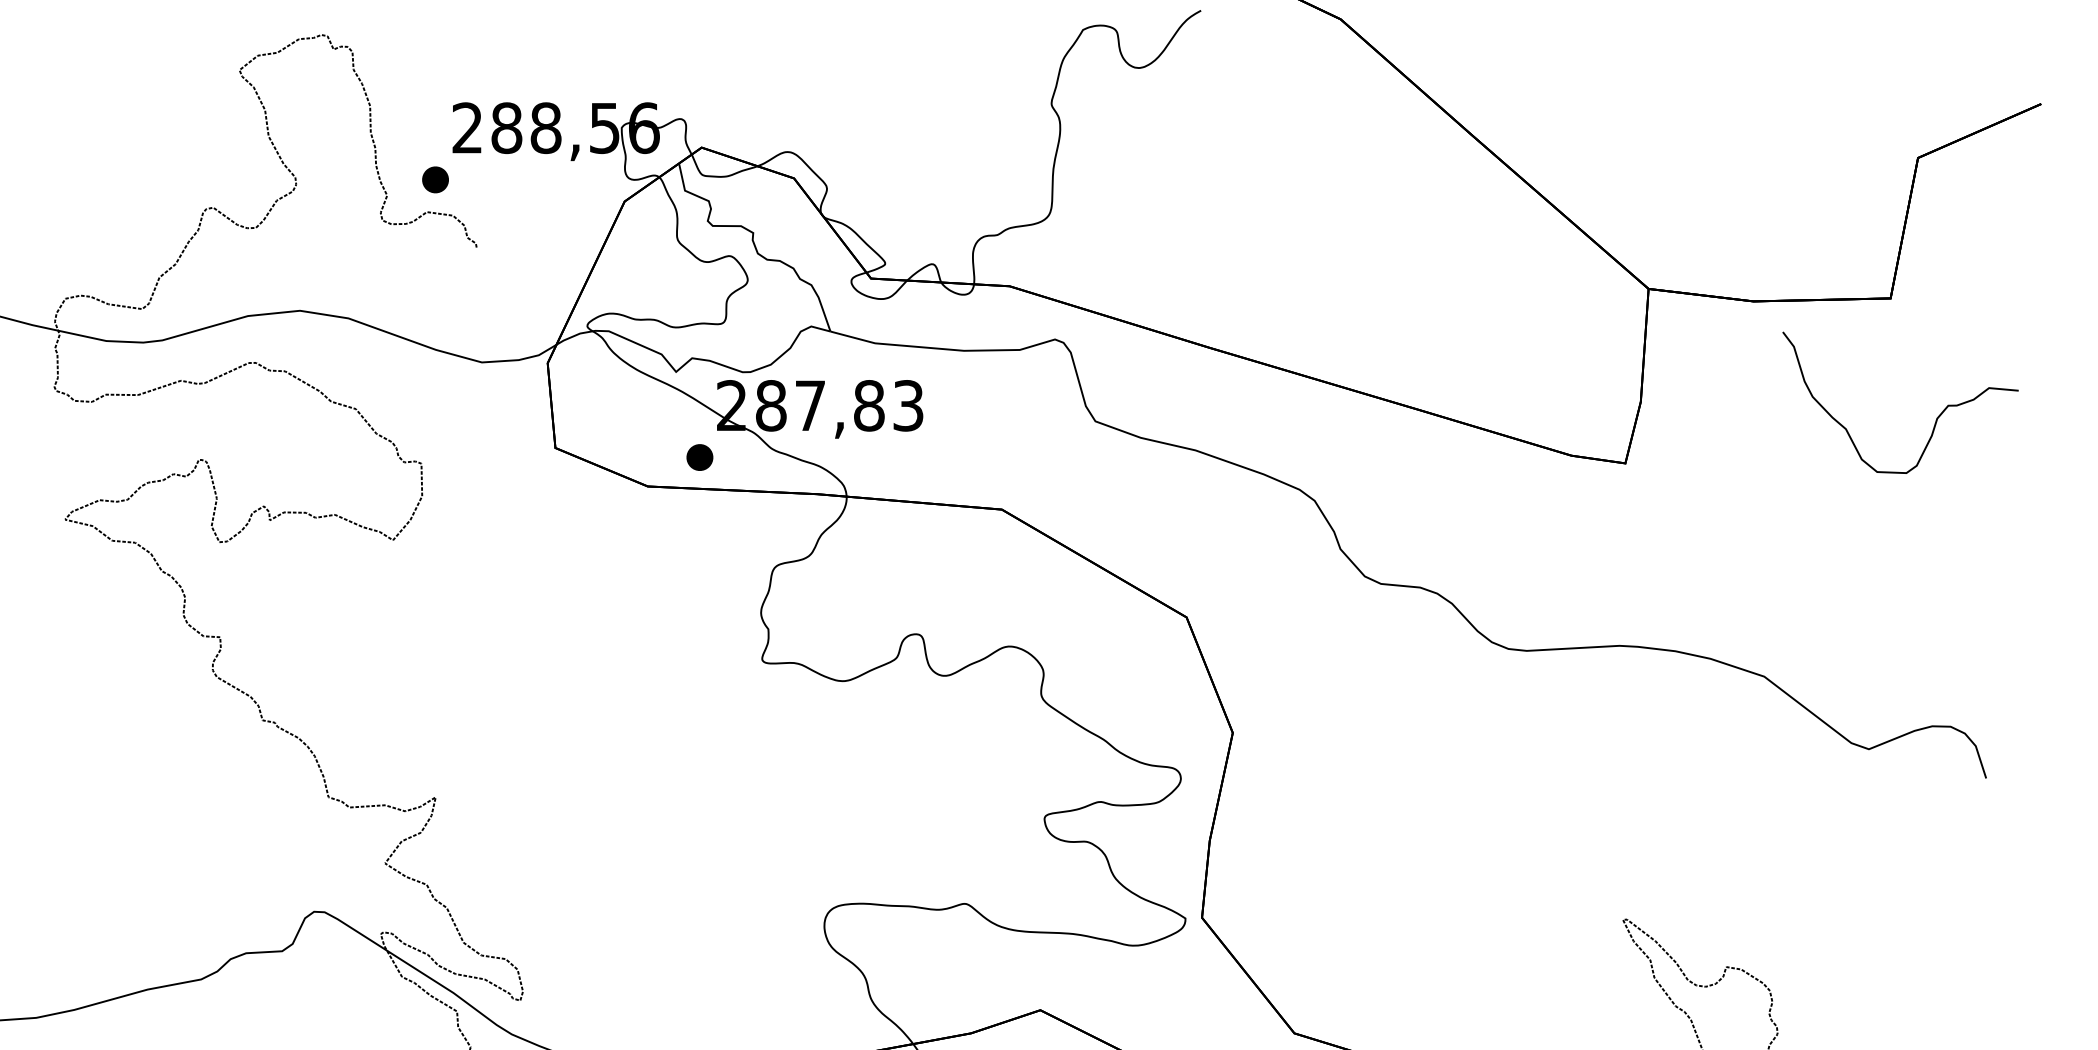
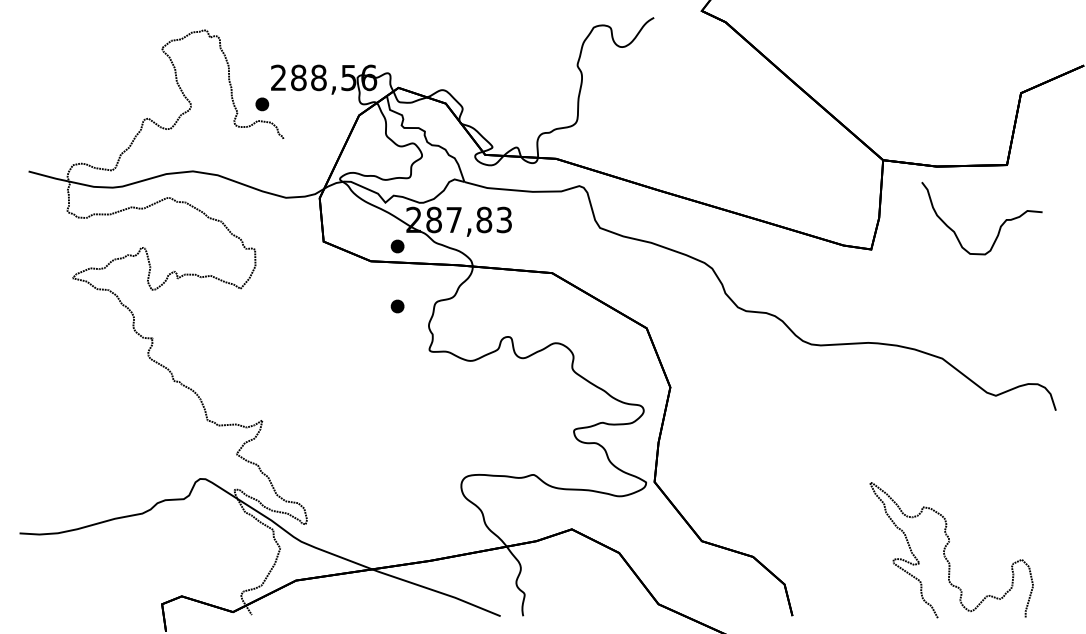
curve: (1934, 420) -> (999, 227), moved
part: (699, 574) -> (397, 306), added

